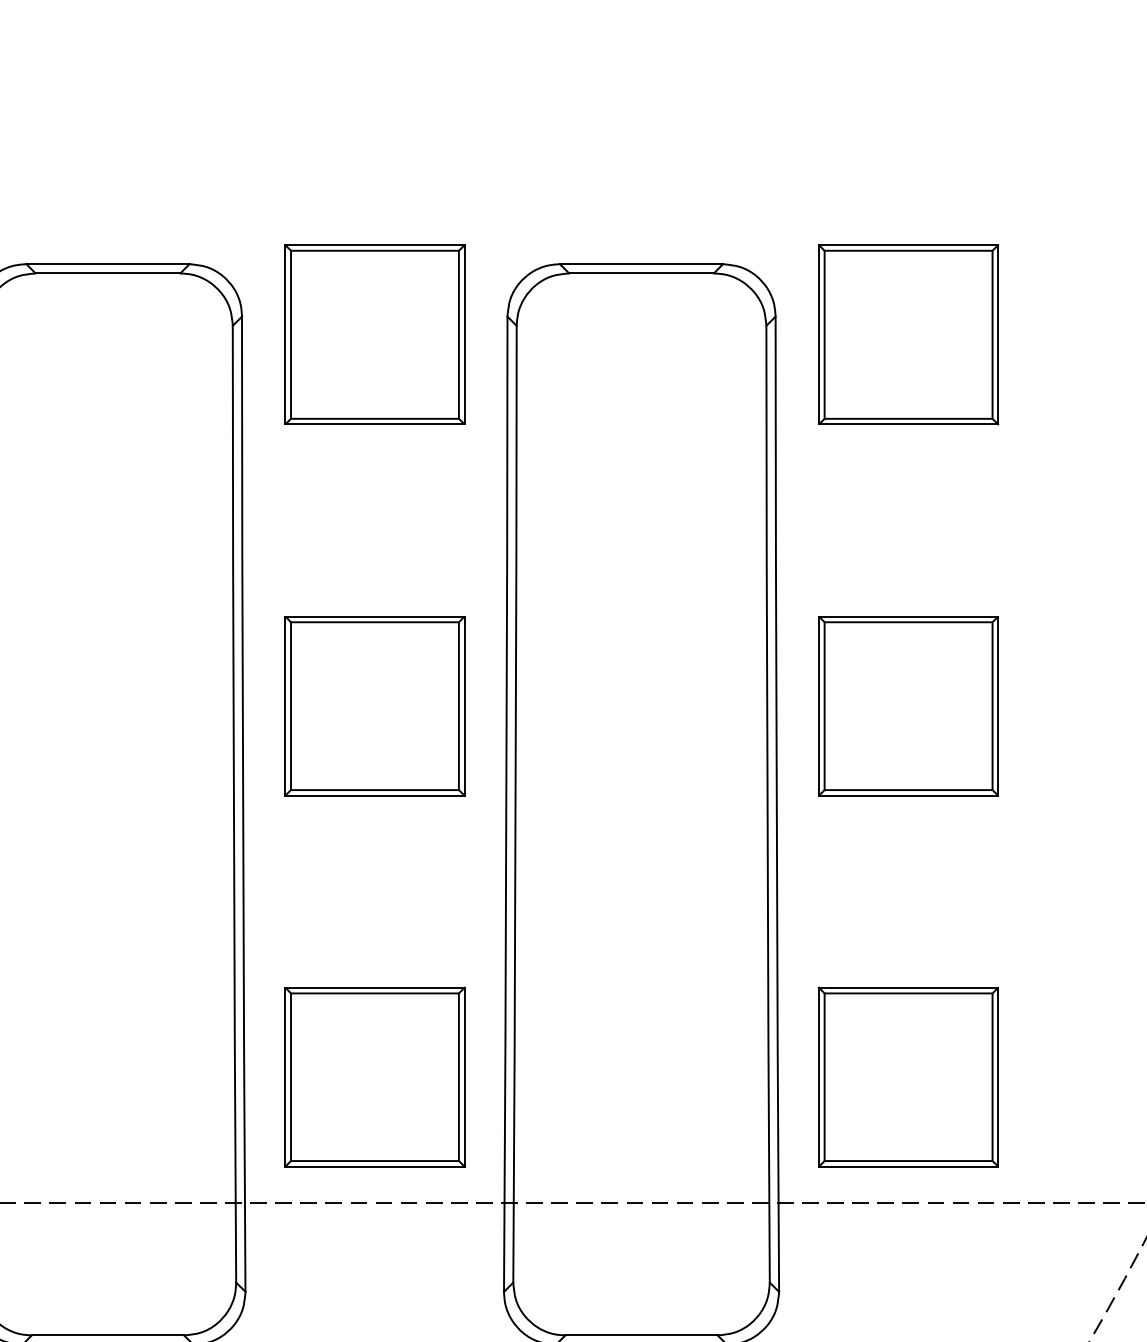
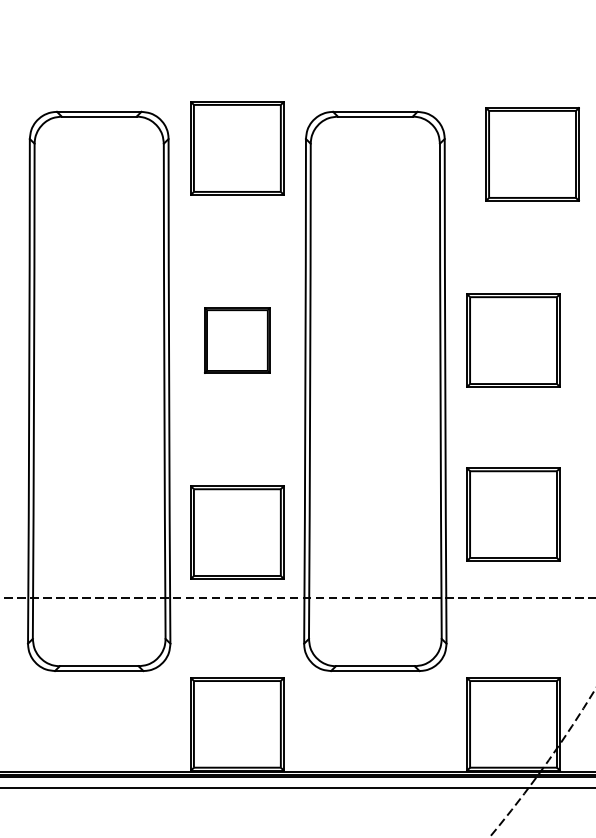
part: (908, 334) -> (532, 154), moved
part: (375, 705) -> (237, 340), size x0.7
part: (908, 1076) -> (513, 514), moved

